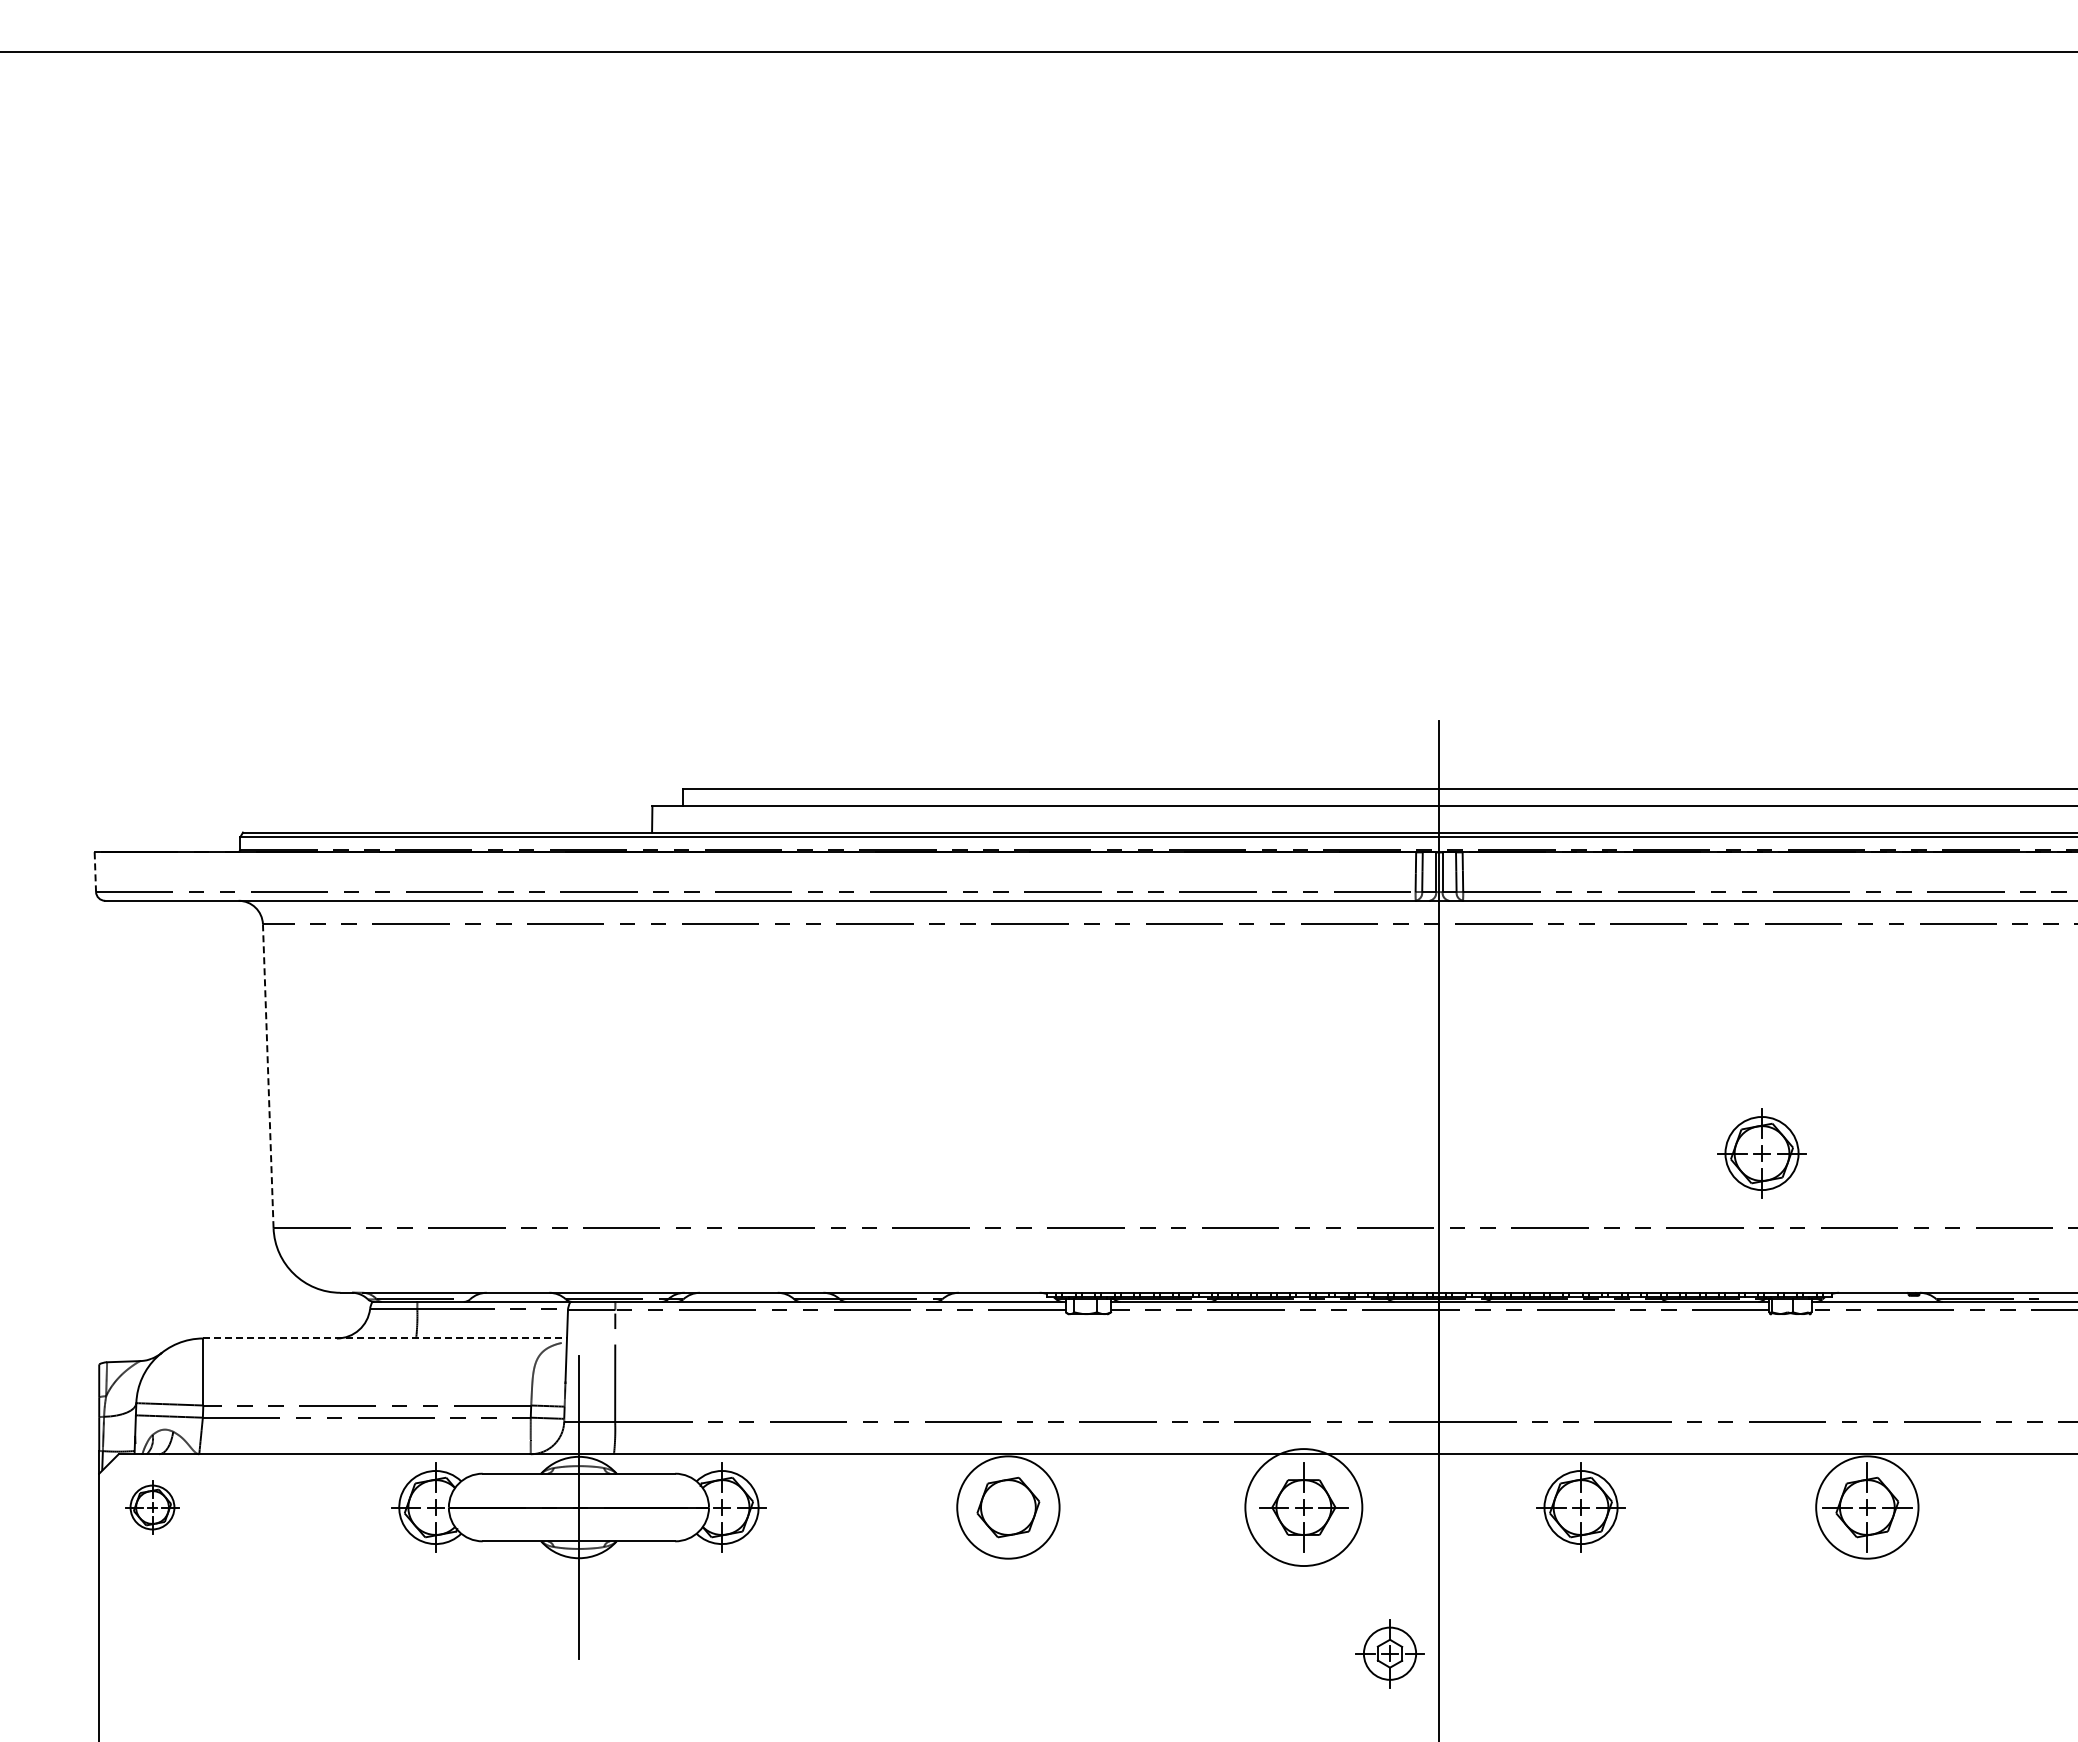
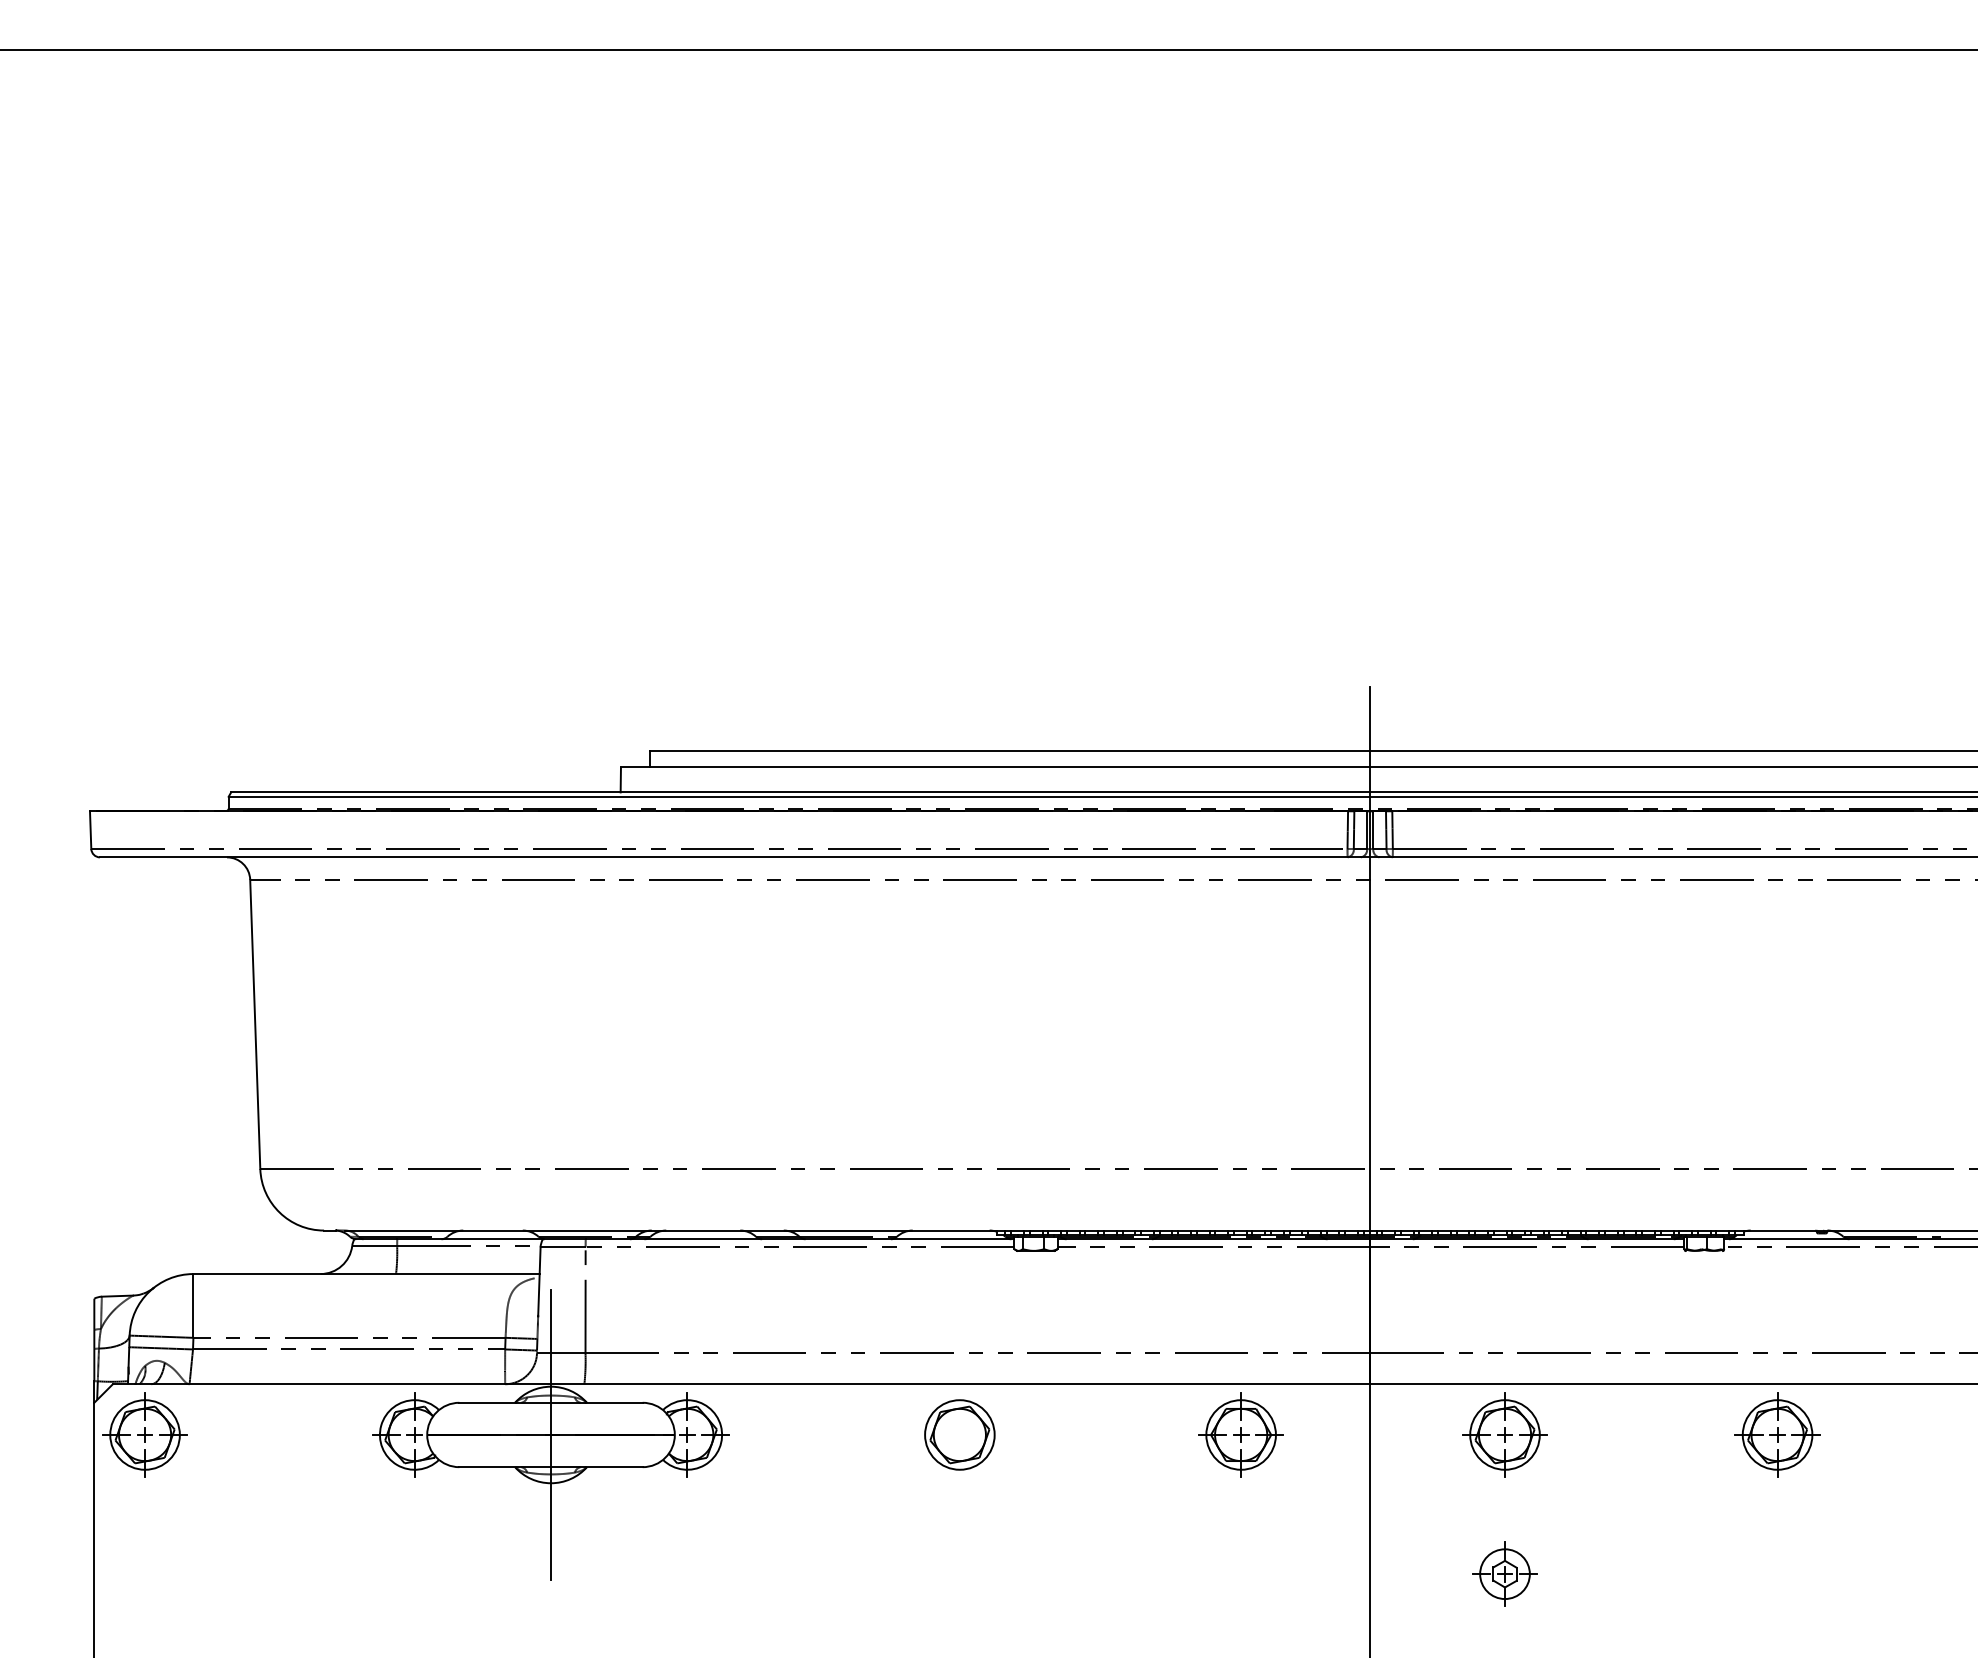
line: (95, 872) -> (90, 830), dashed -> solid
line: (268, 1076) -> (255, 1024), dashed -> solid
part: (1761, 1153) -> (1676, 1097), removed
line: (385, 1338) -> (366, 1274), dashed -> solid
part: (152, 1507) -> (145, 1434), size x1.67
circle: (1007, 1507) -> (959, 1434), size x0.71
circle: (1303, 1507) -> (1240, 1434), size x0.62
circle: (1866, 1507) -> (1776, 1434), size x0.71
part: (1389, 1653) -> (1504, 1573), moved

